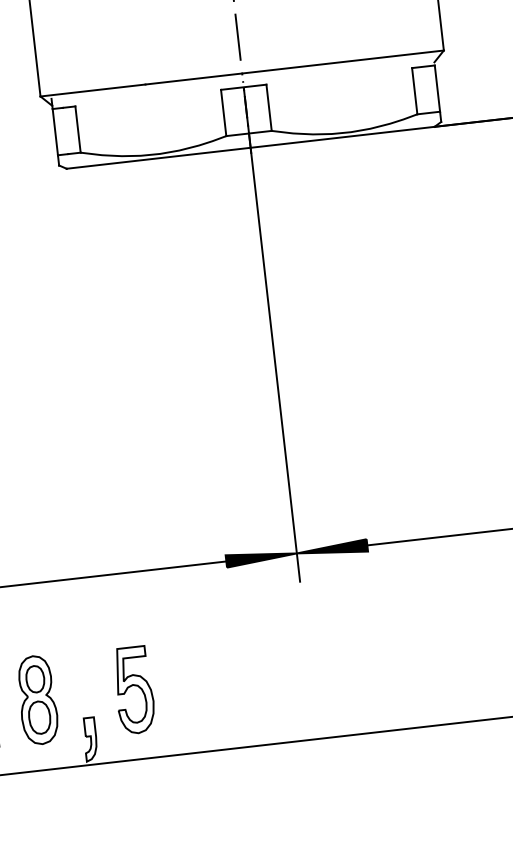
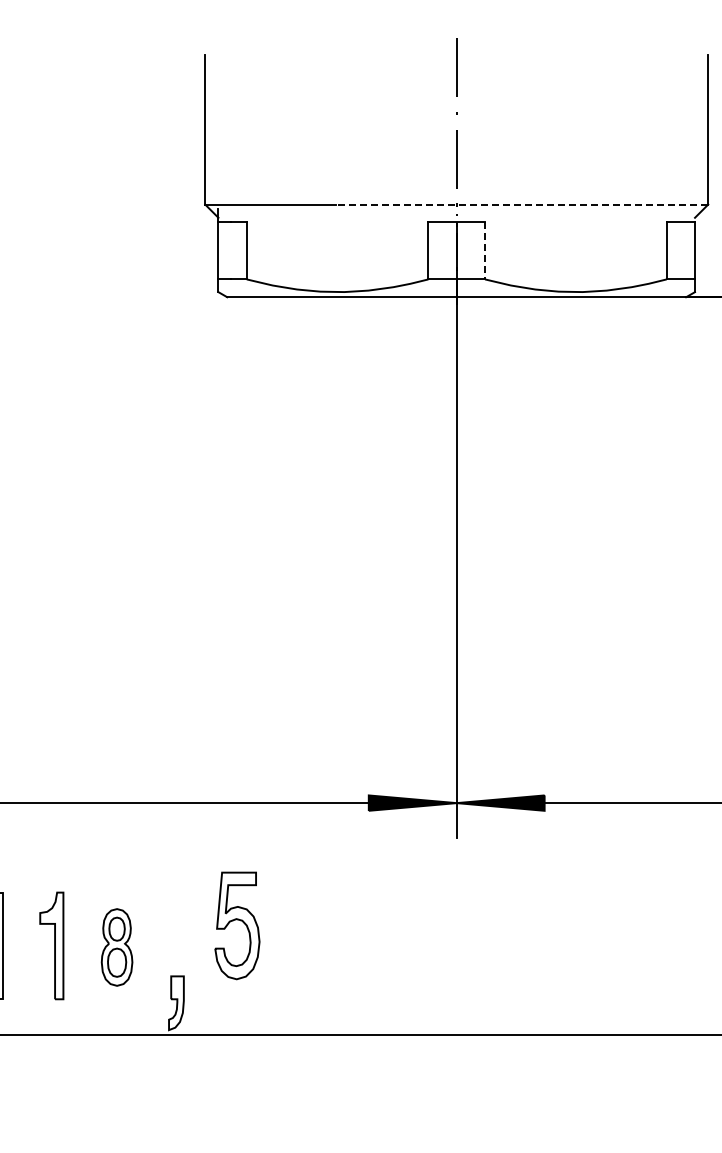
line: (294, 67) -> (521, 204), solid -> dashed
line: (269, 107) -> (485, 250), solid -> dashed
part: (134, 690) -> (237, 925), moved
part: (37, 700) -> (116, 947), size x0.7

